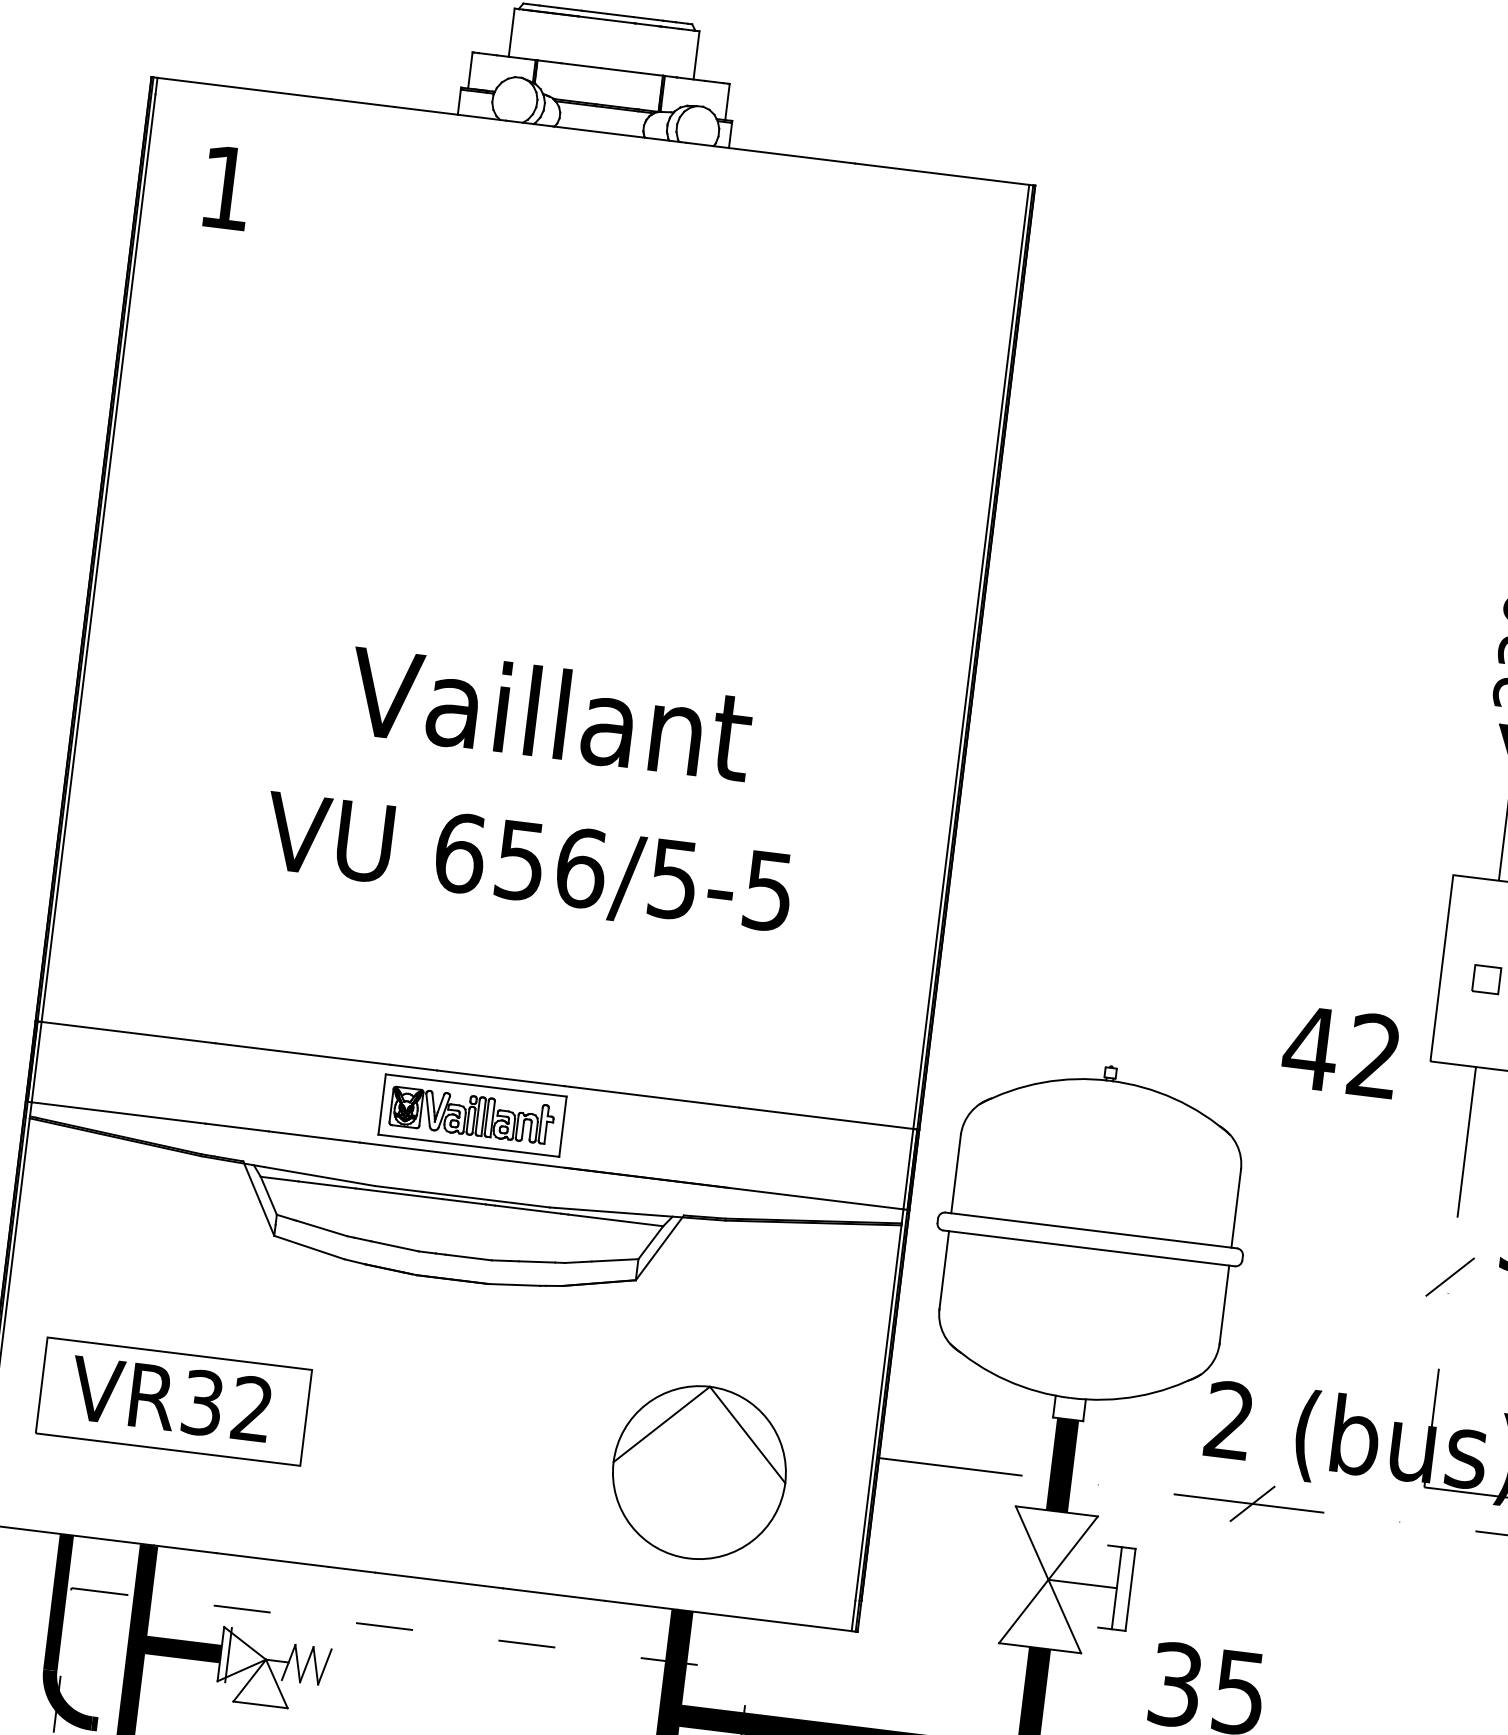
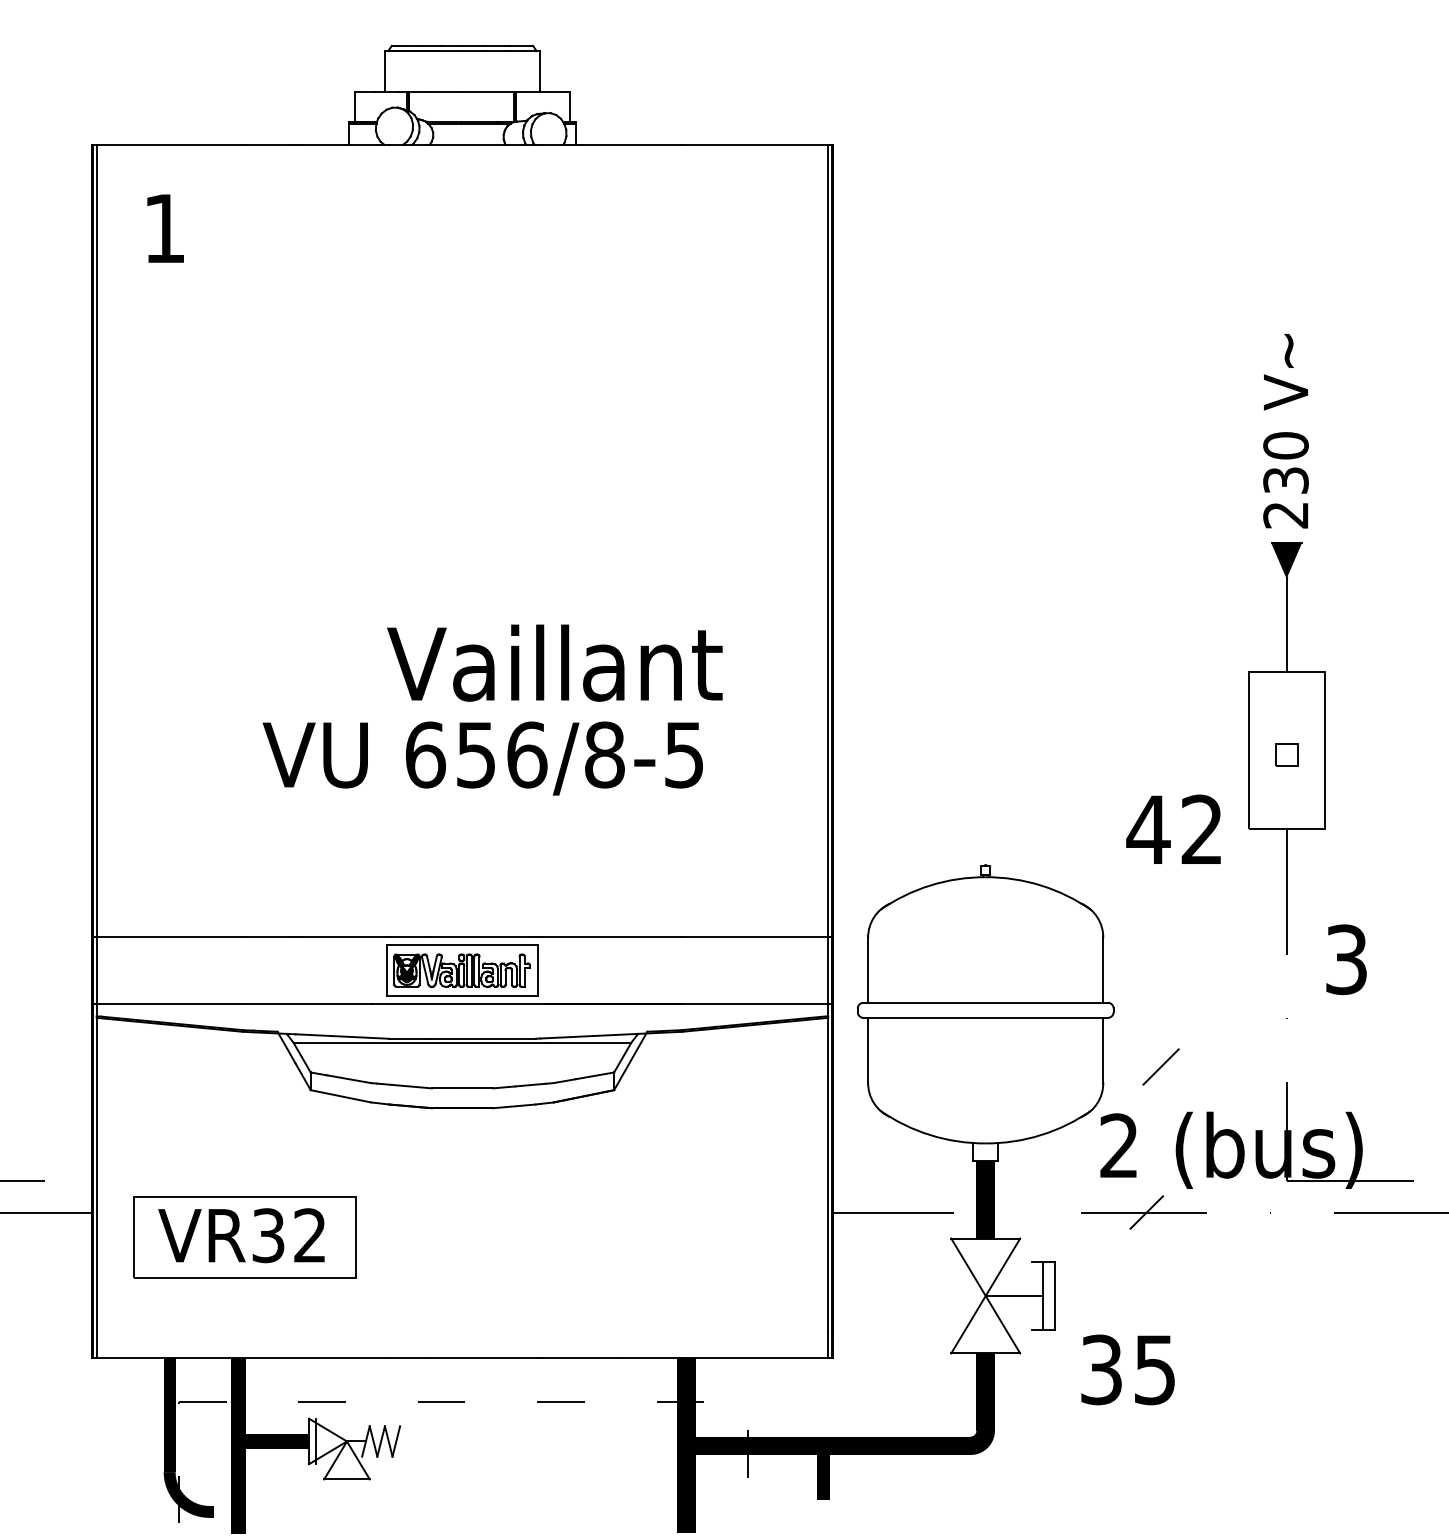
text: (549, 712) -> (554, 662), moved
text: (673, 878) -> (604, 754), 656/5-5 -> 656/8-5
line: (1449, 1276) -> (1160, 1066), moved
part: (699, 1472) -> (686, 1242), removed

